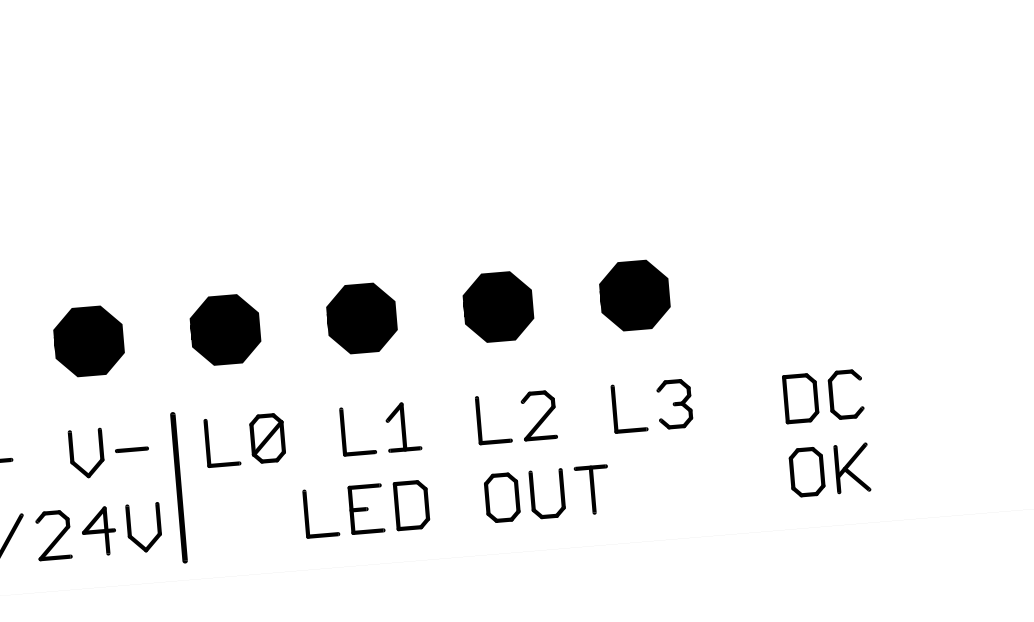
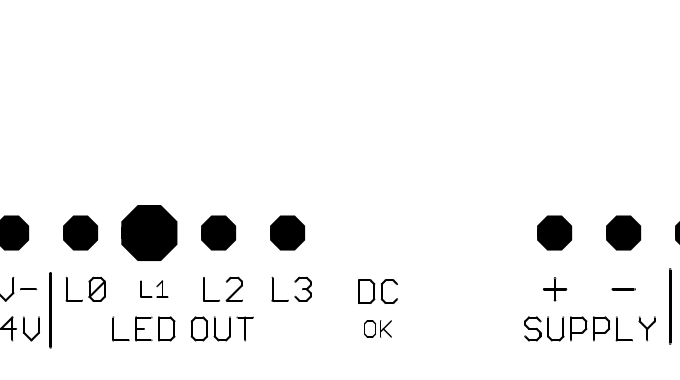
part: (361, 317) -> (149, 232), size x1.6
part: (380, 427) -> (154, 288), size x0.7
part: (828, 469) -> (377, 328), size x0.7
part: (545, 493) -> (221, 328), moved

